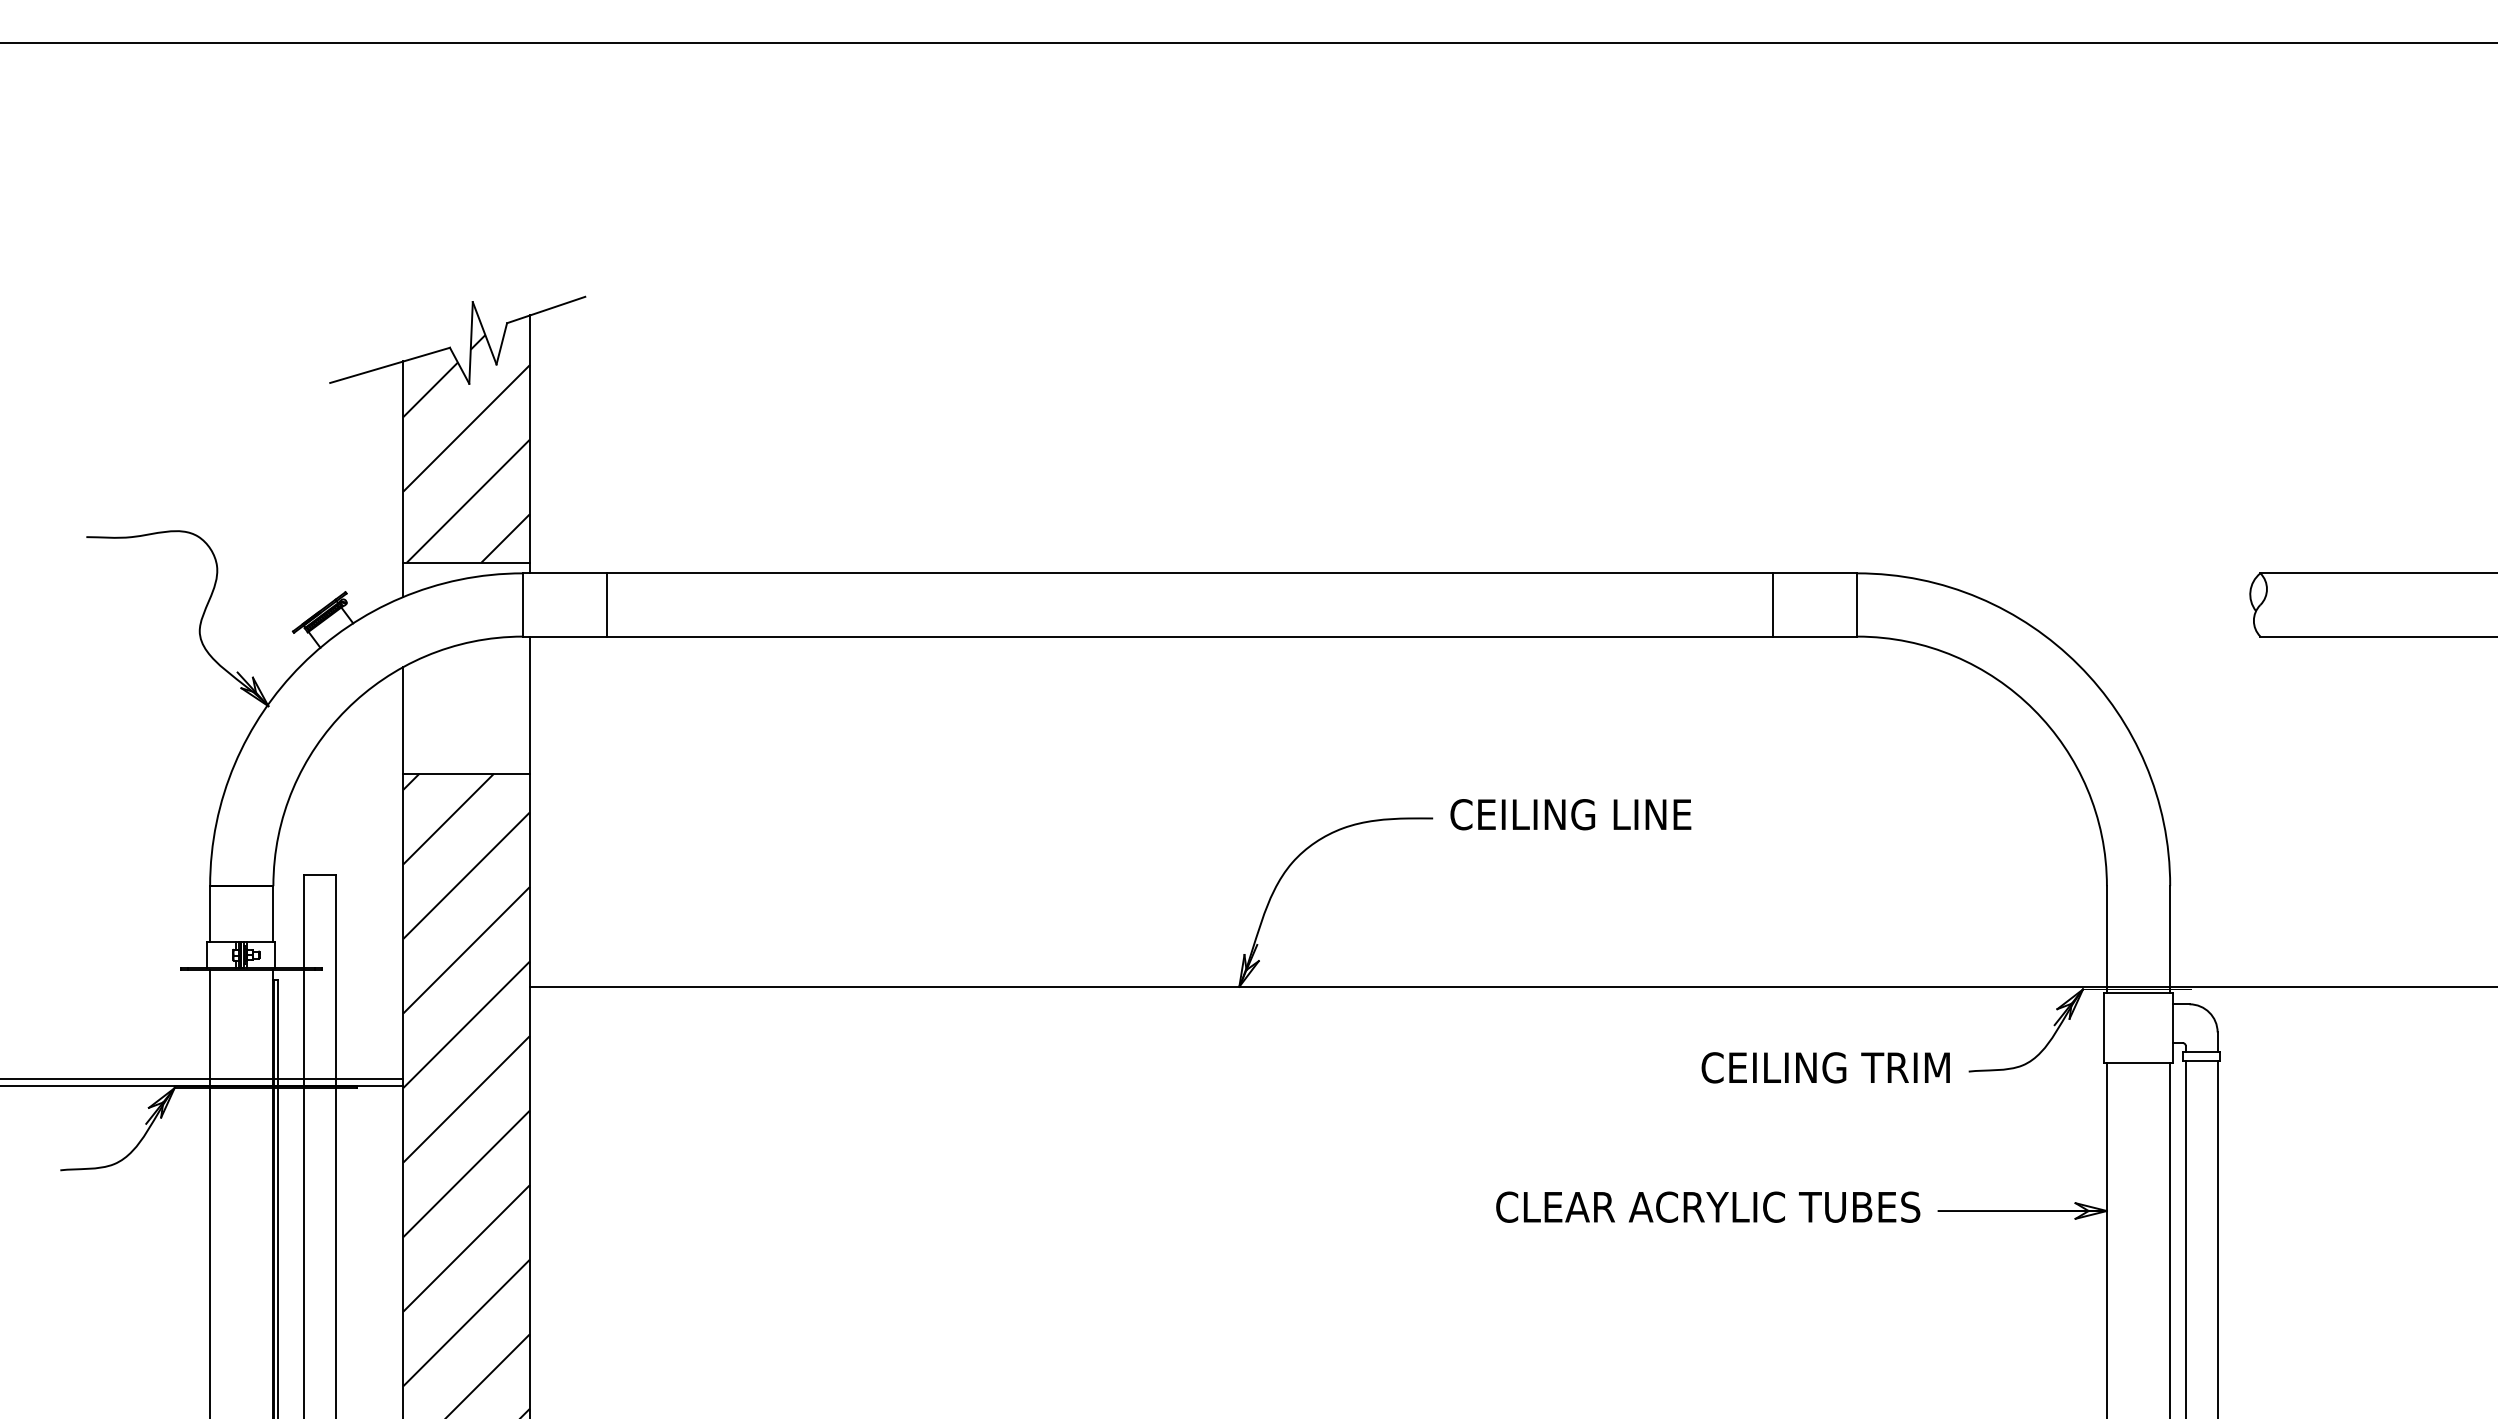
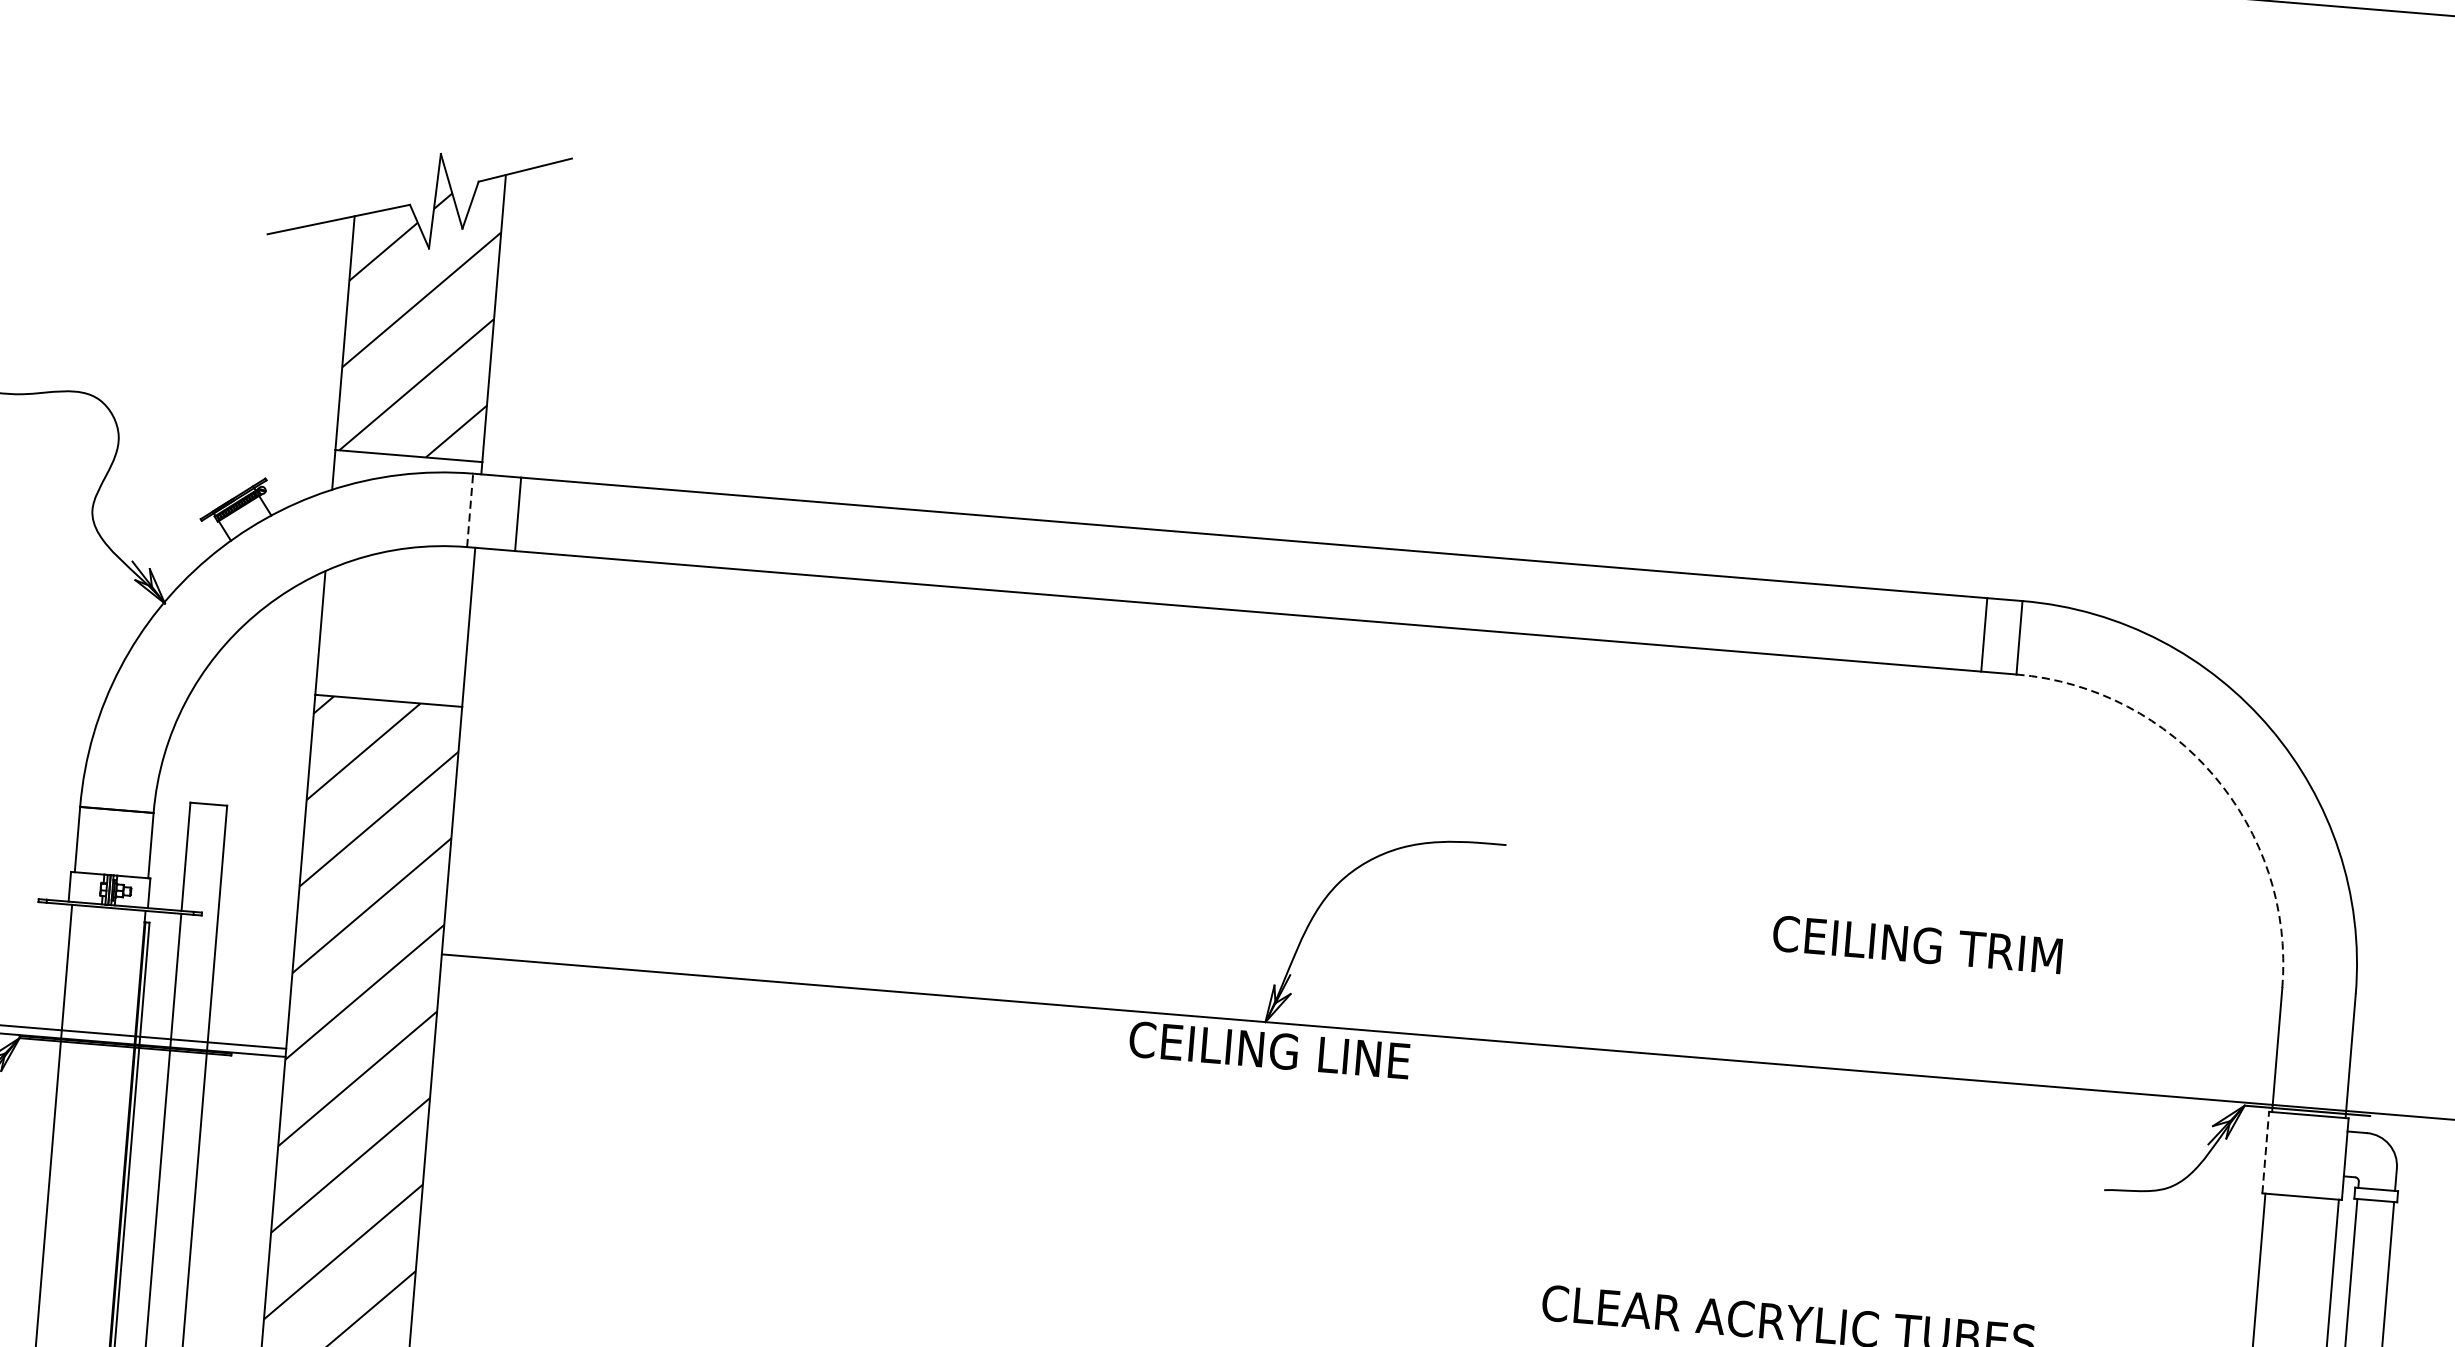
line: (522, 604) -> (469, 509), solid -> dashed
line: (607, 604) -> (518, 513), moved
line: (1773, 604) -> (1984, 634), moved
arc: (2033, 709) -> (2213, 775), solid -> dashed
text: (1570, 814) -> (1269, 1050), moved
line: (2104, 1027) -> (2266, 1151), solid -> dashed
text: (1825, 1067) -> (1917, 944), moved

